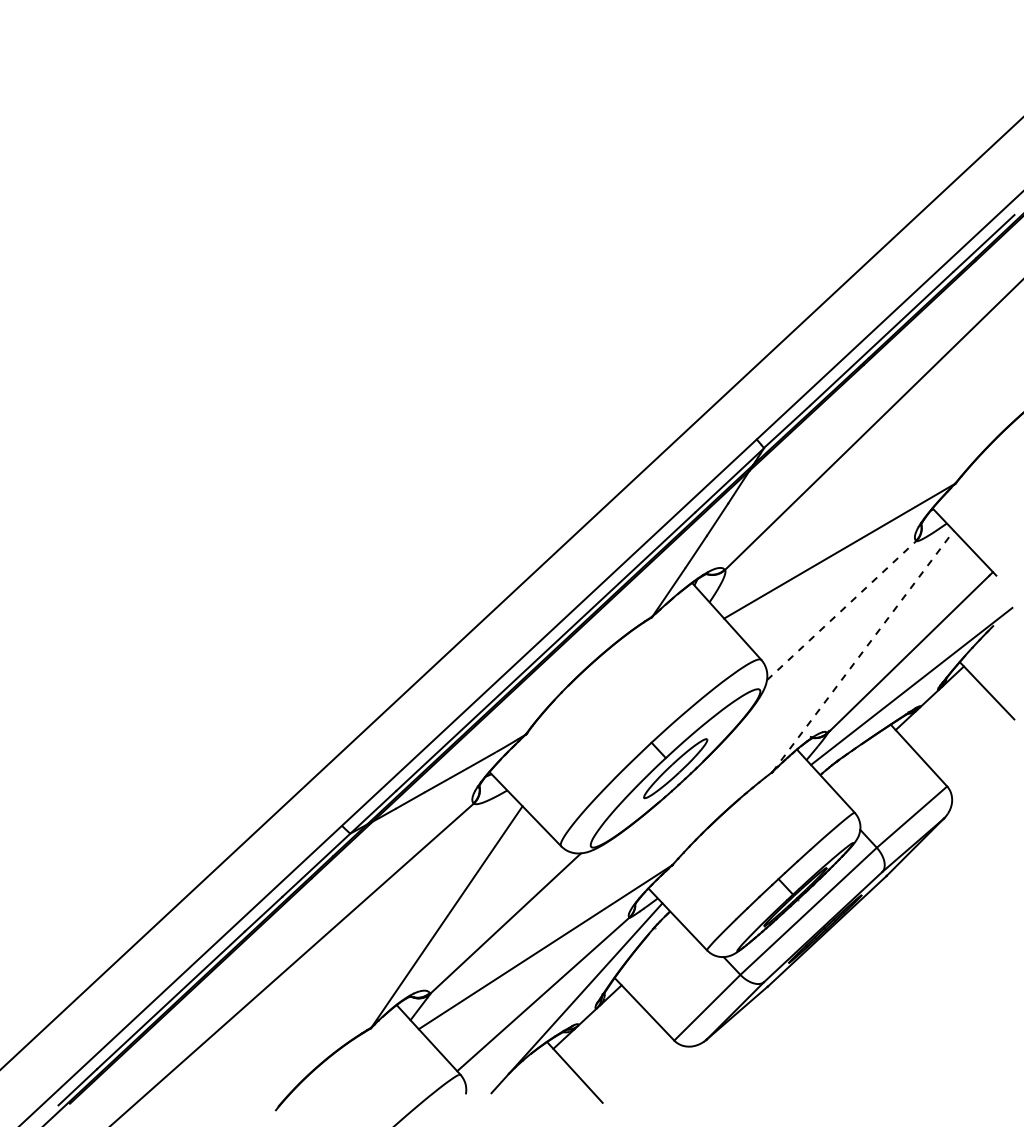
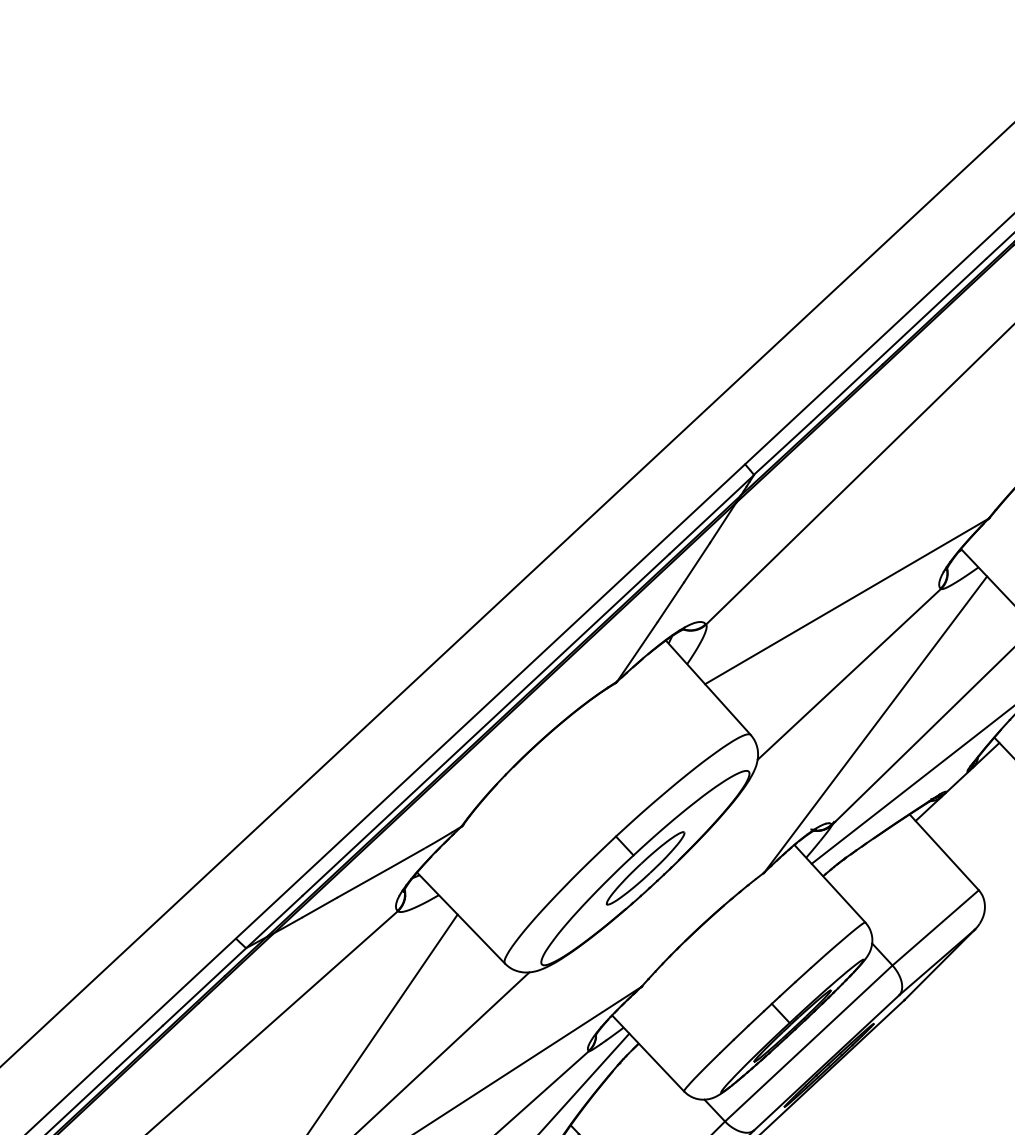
line: (842, 610) -> (850, 674), dashed -> solid
line: (863, 651) -> (876, 724), dashed -> solid

